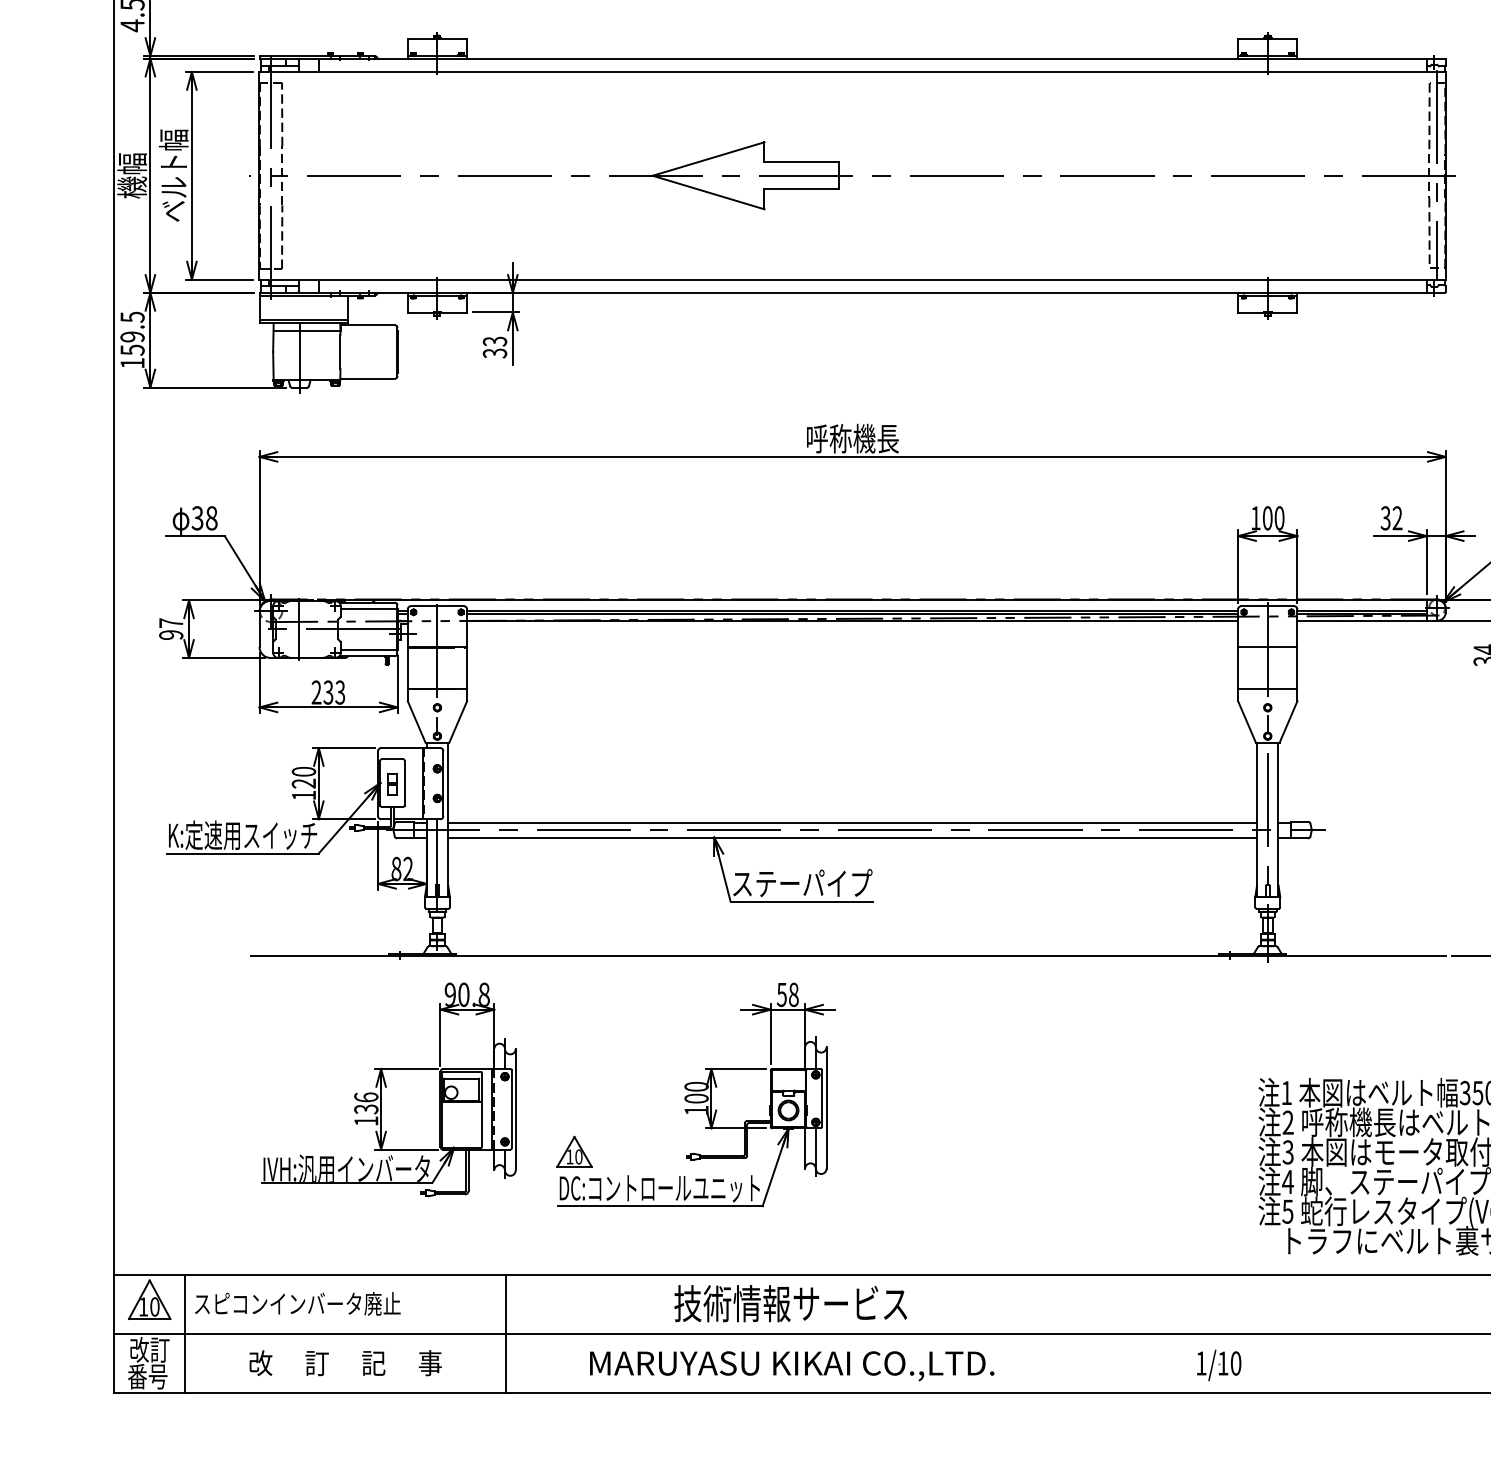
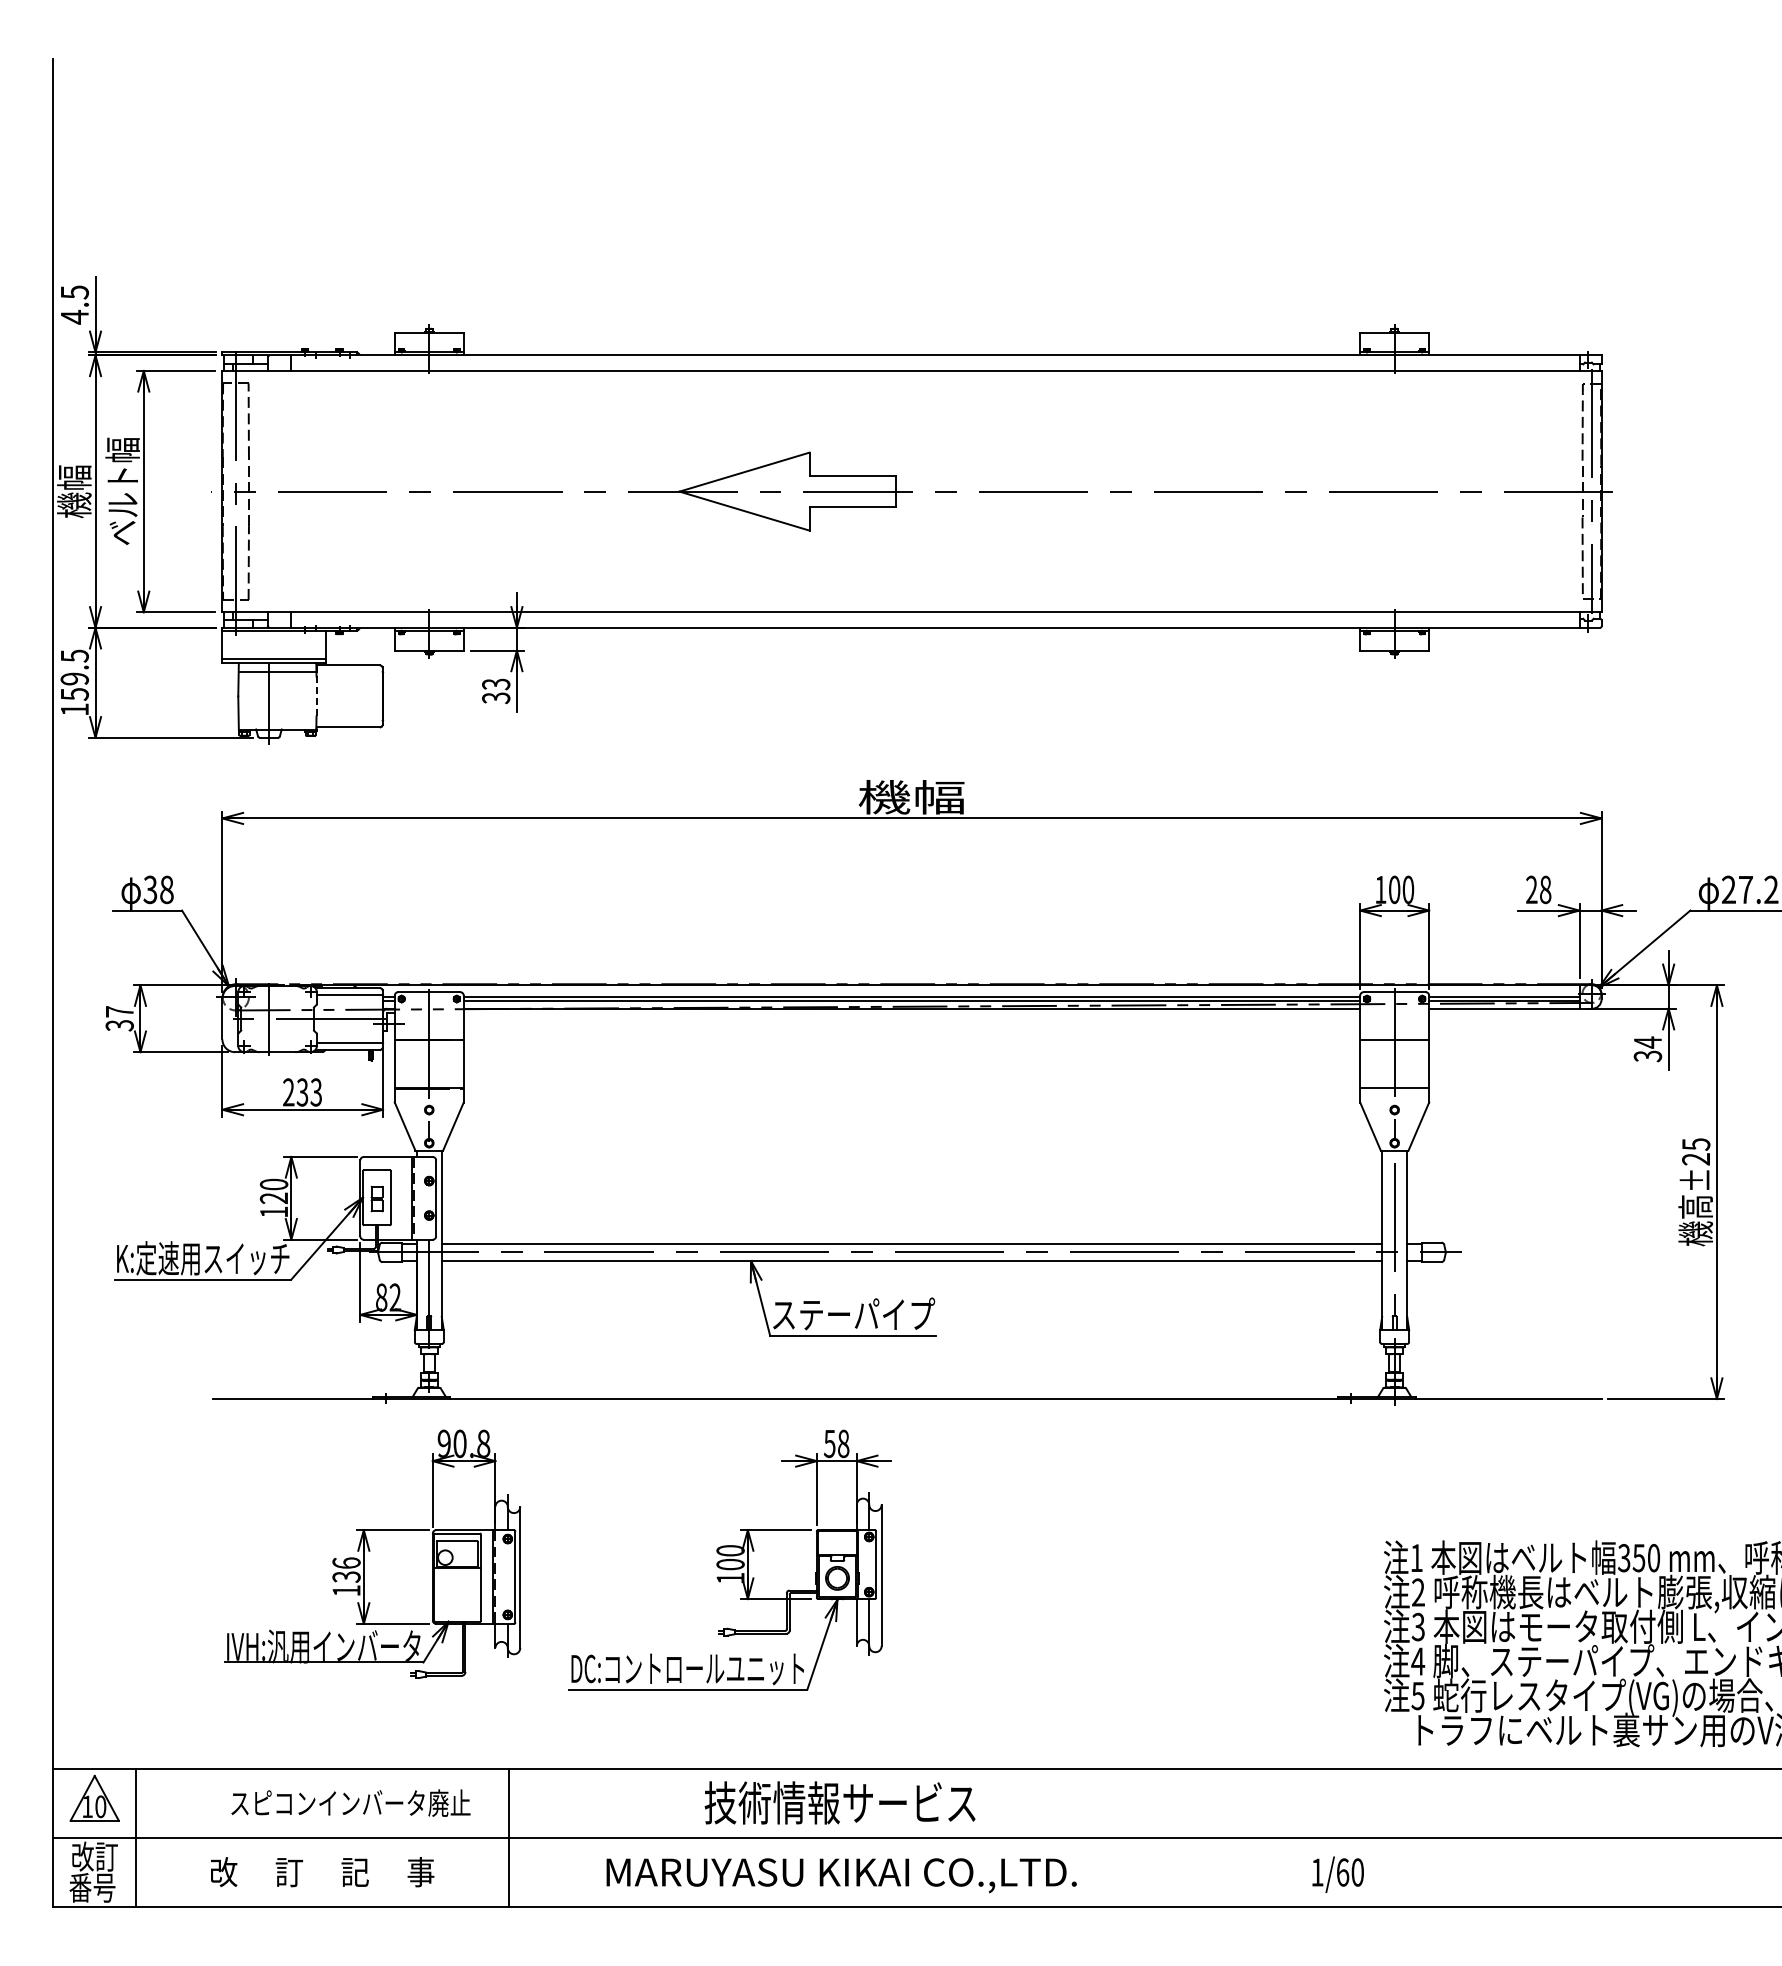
line: (340, 352) -> (316, 696), solid -> dashed
text: (852, 438) -> (911, 797), 呼称機長 -> 機幅
text: (1391, 518) -> (1538, 889), 32 -> 28
text: (171, 634) -> (119, 1025), 97 -> 37
part: (574, 1151) -> (588, 1626), removed
text: (297, 1303) -> (350, 1802), moved
text: (1223, 1363) -> (1343, 1872), 1/10 -> 1/60

